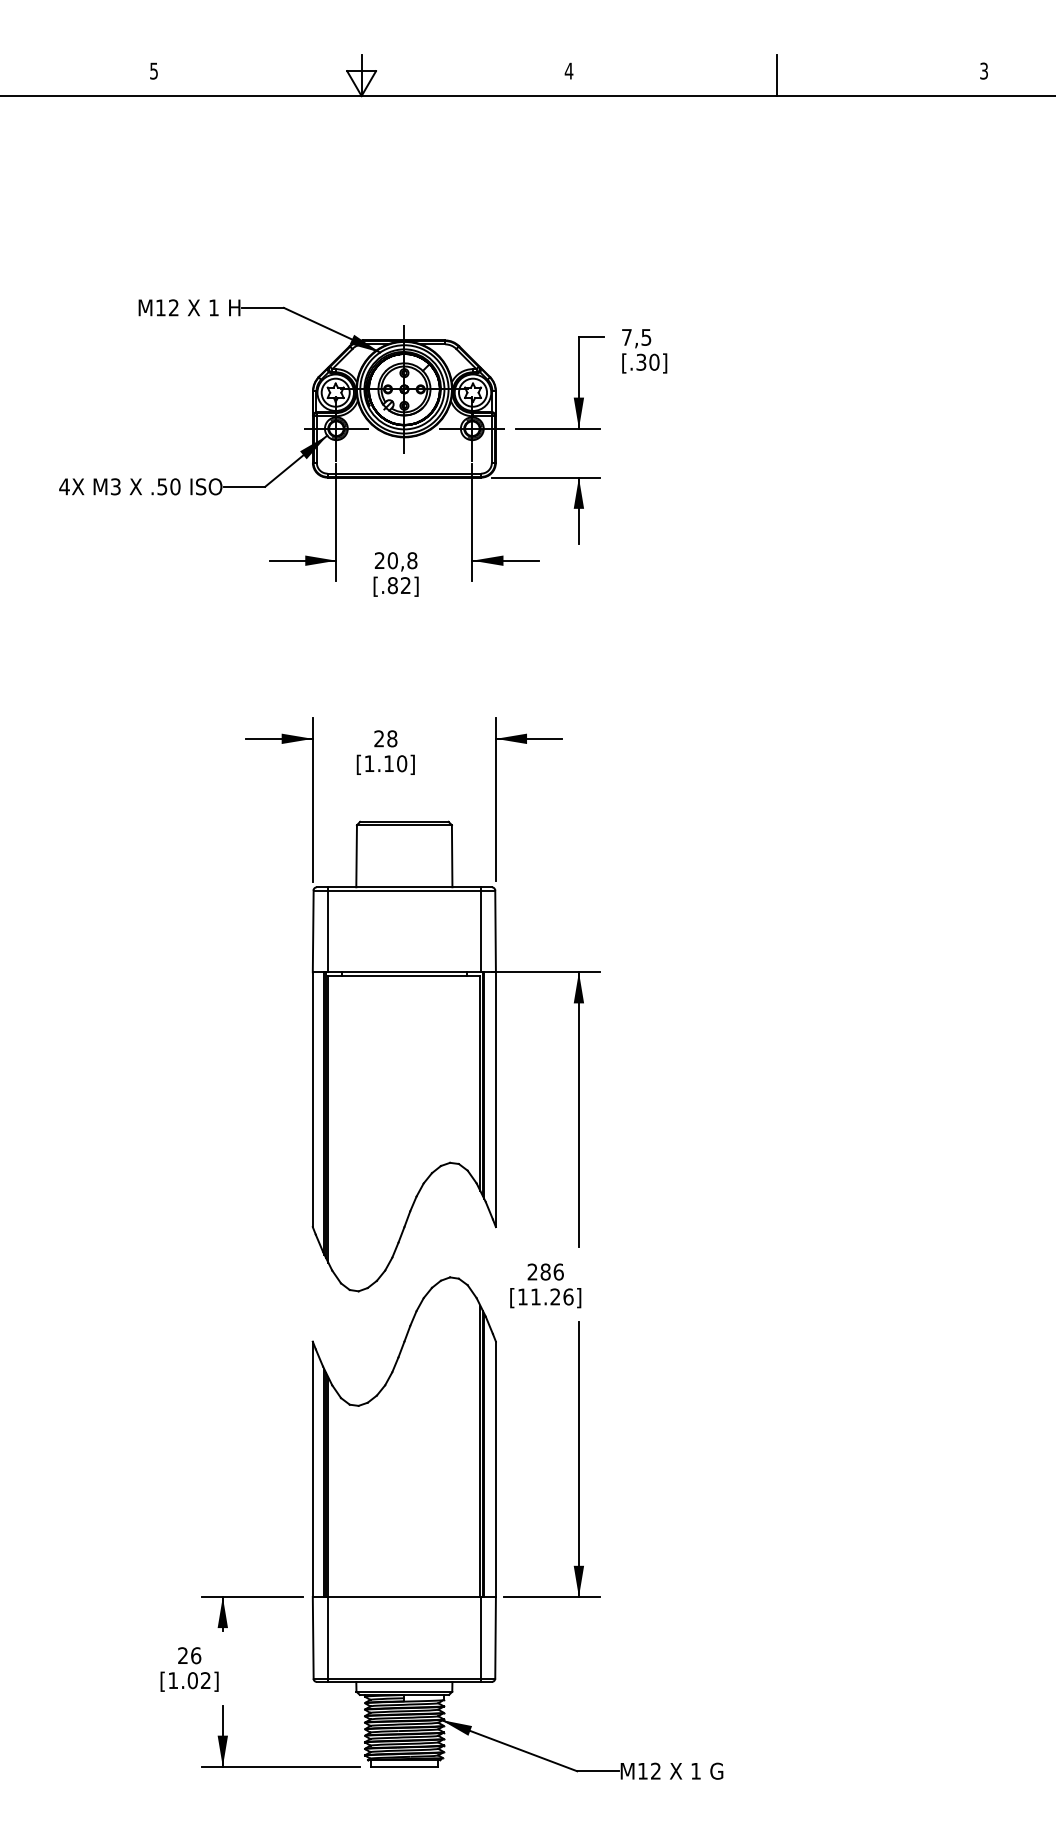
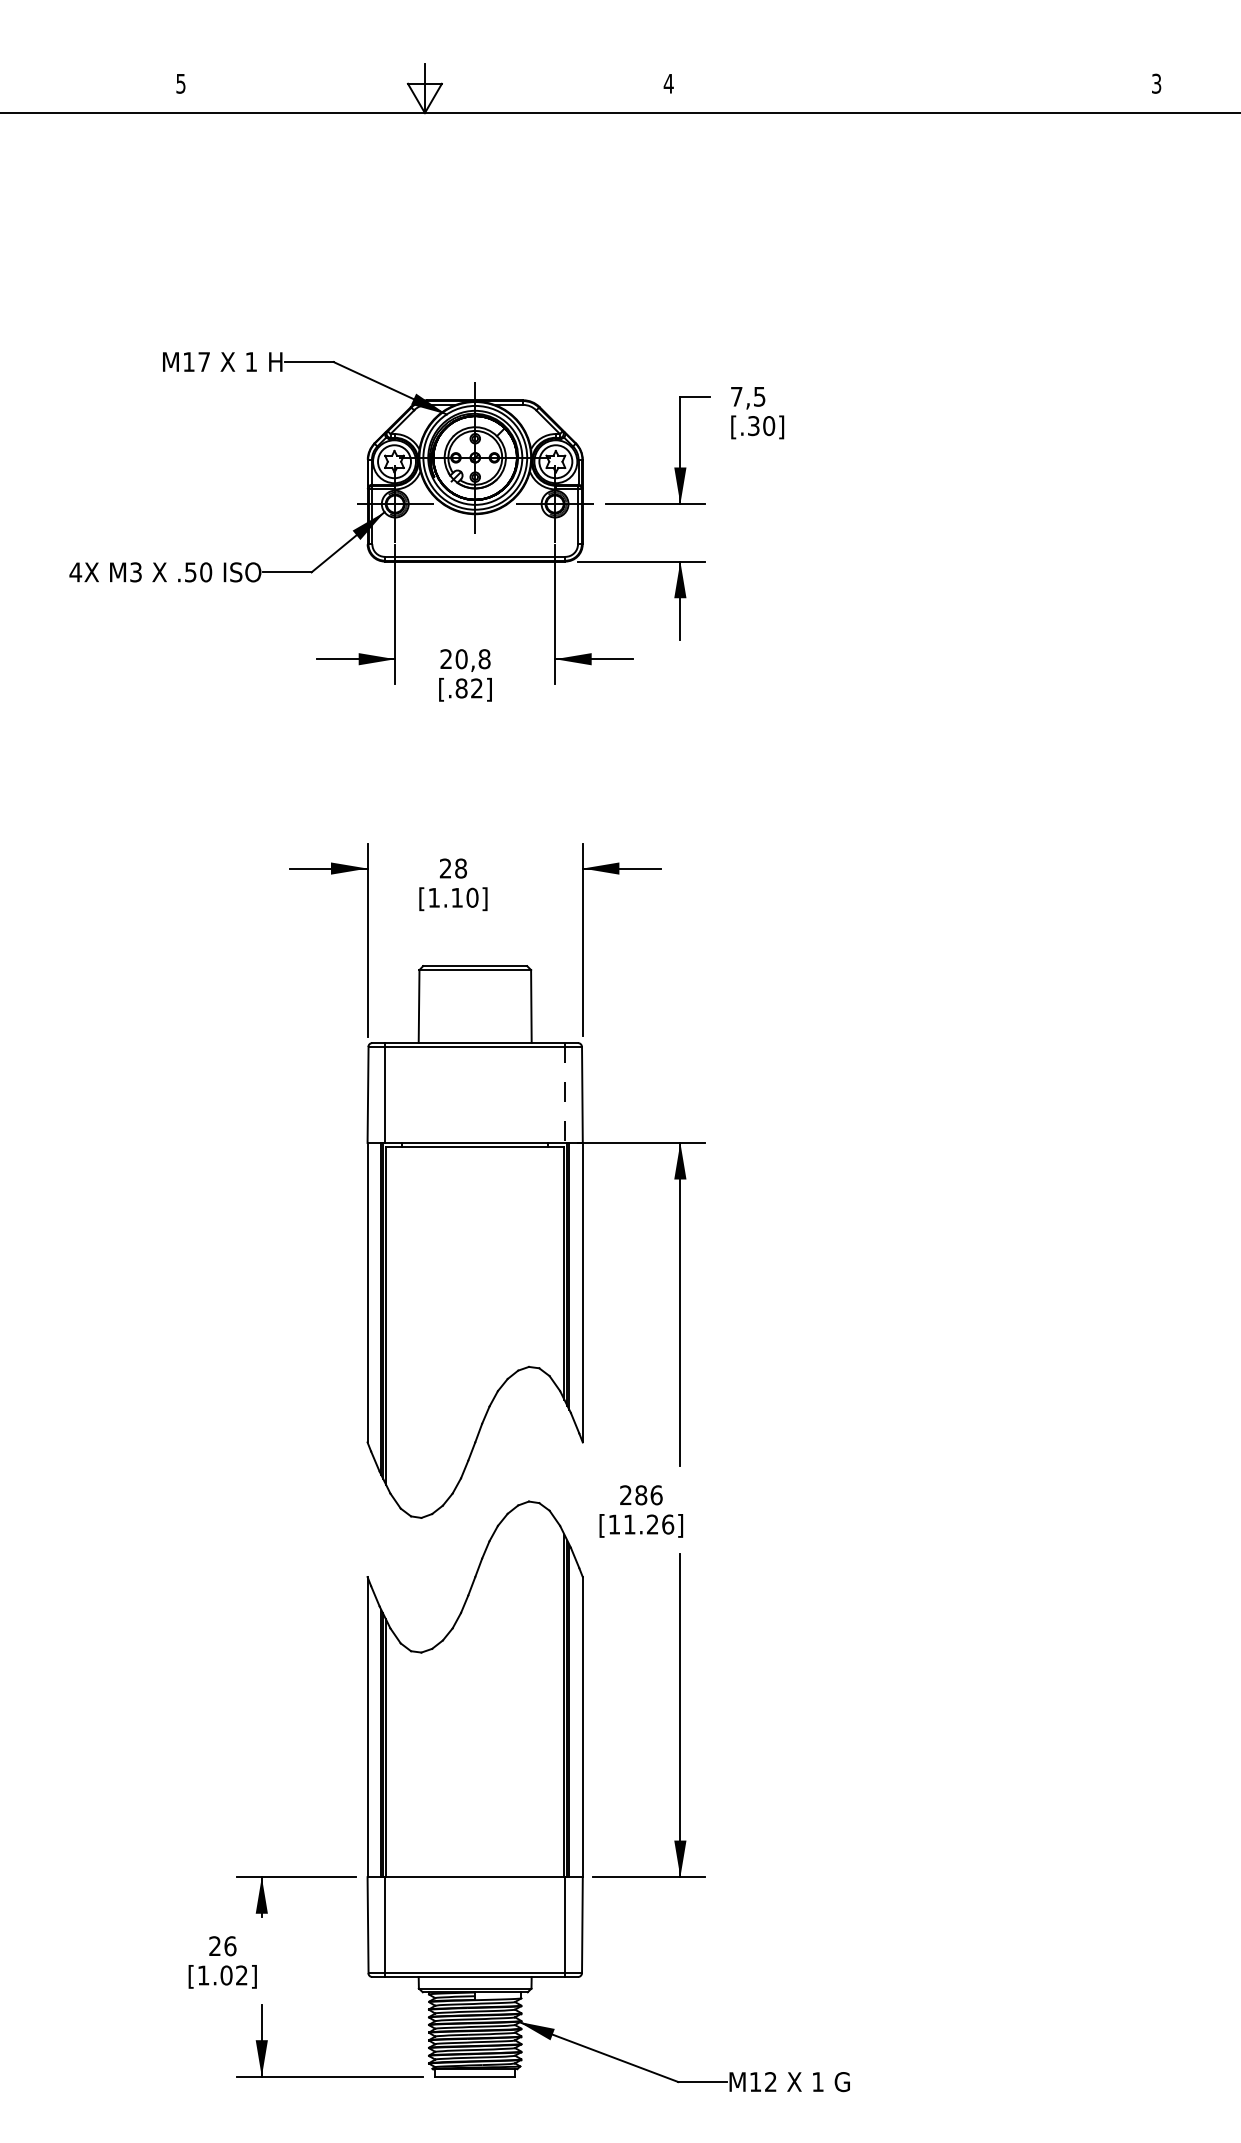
line: (776, 75) -> (912, 88), removed
text: (173, 307) -> (203, 361), M12 -> M17
line: (481, 929) -> (565, 1092), solid -> dashed

